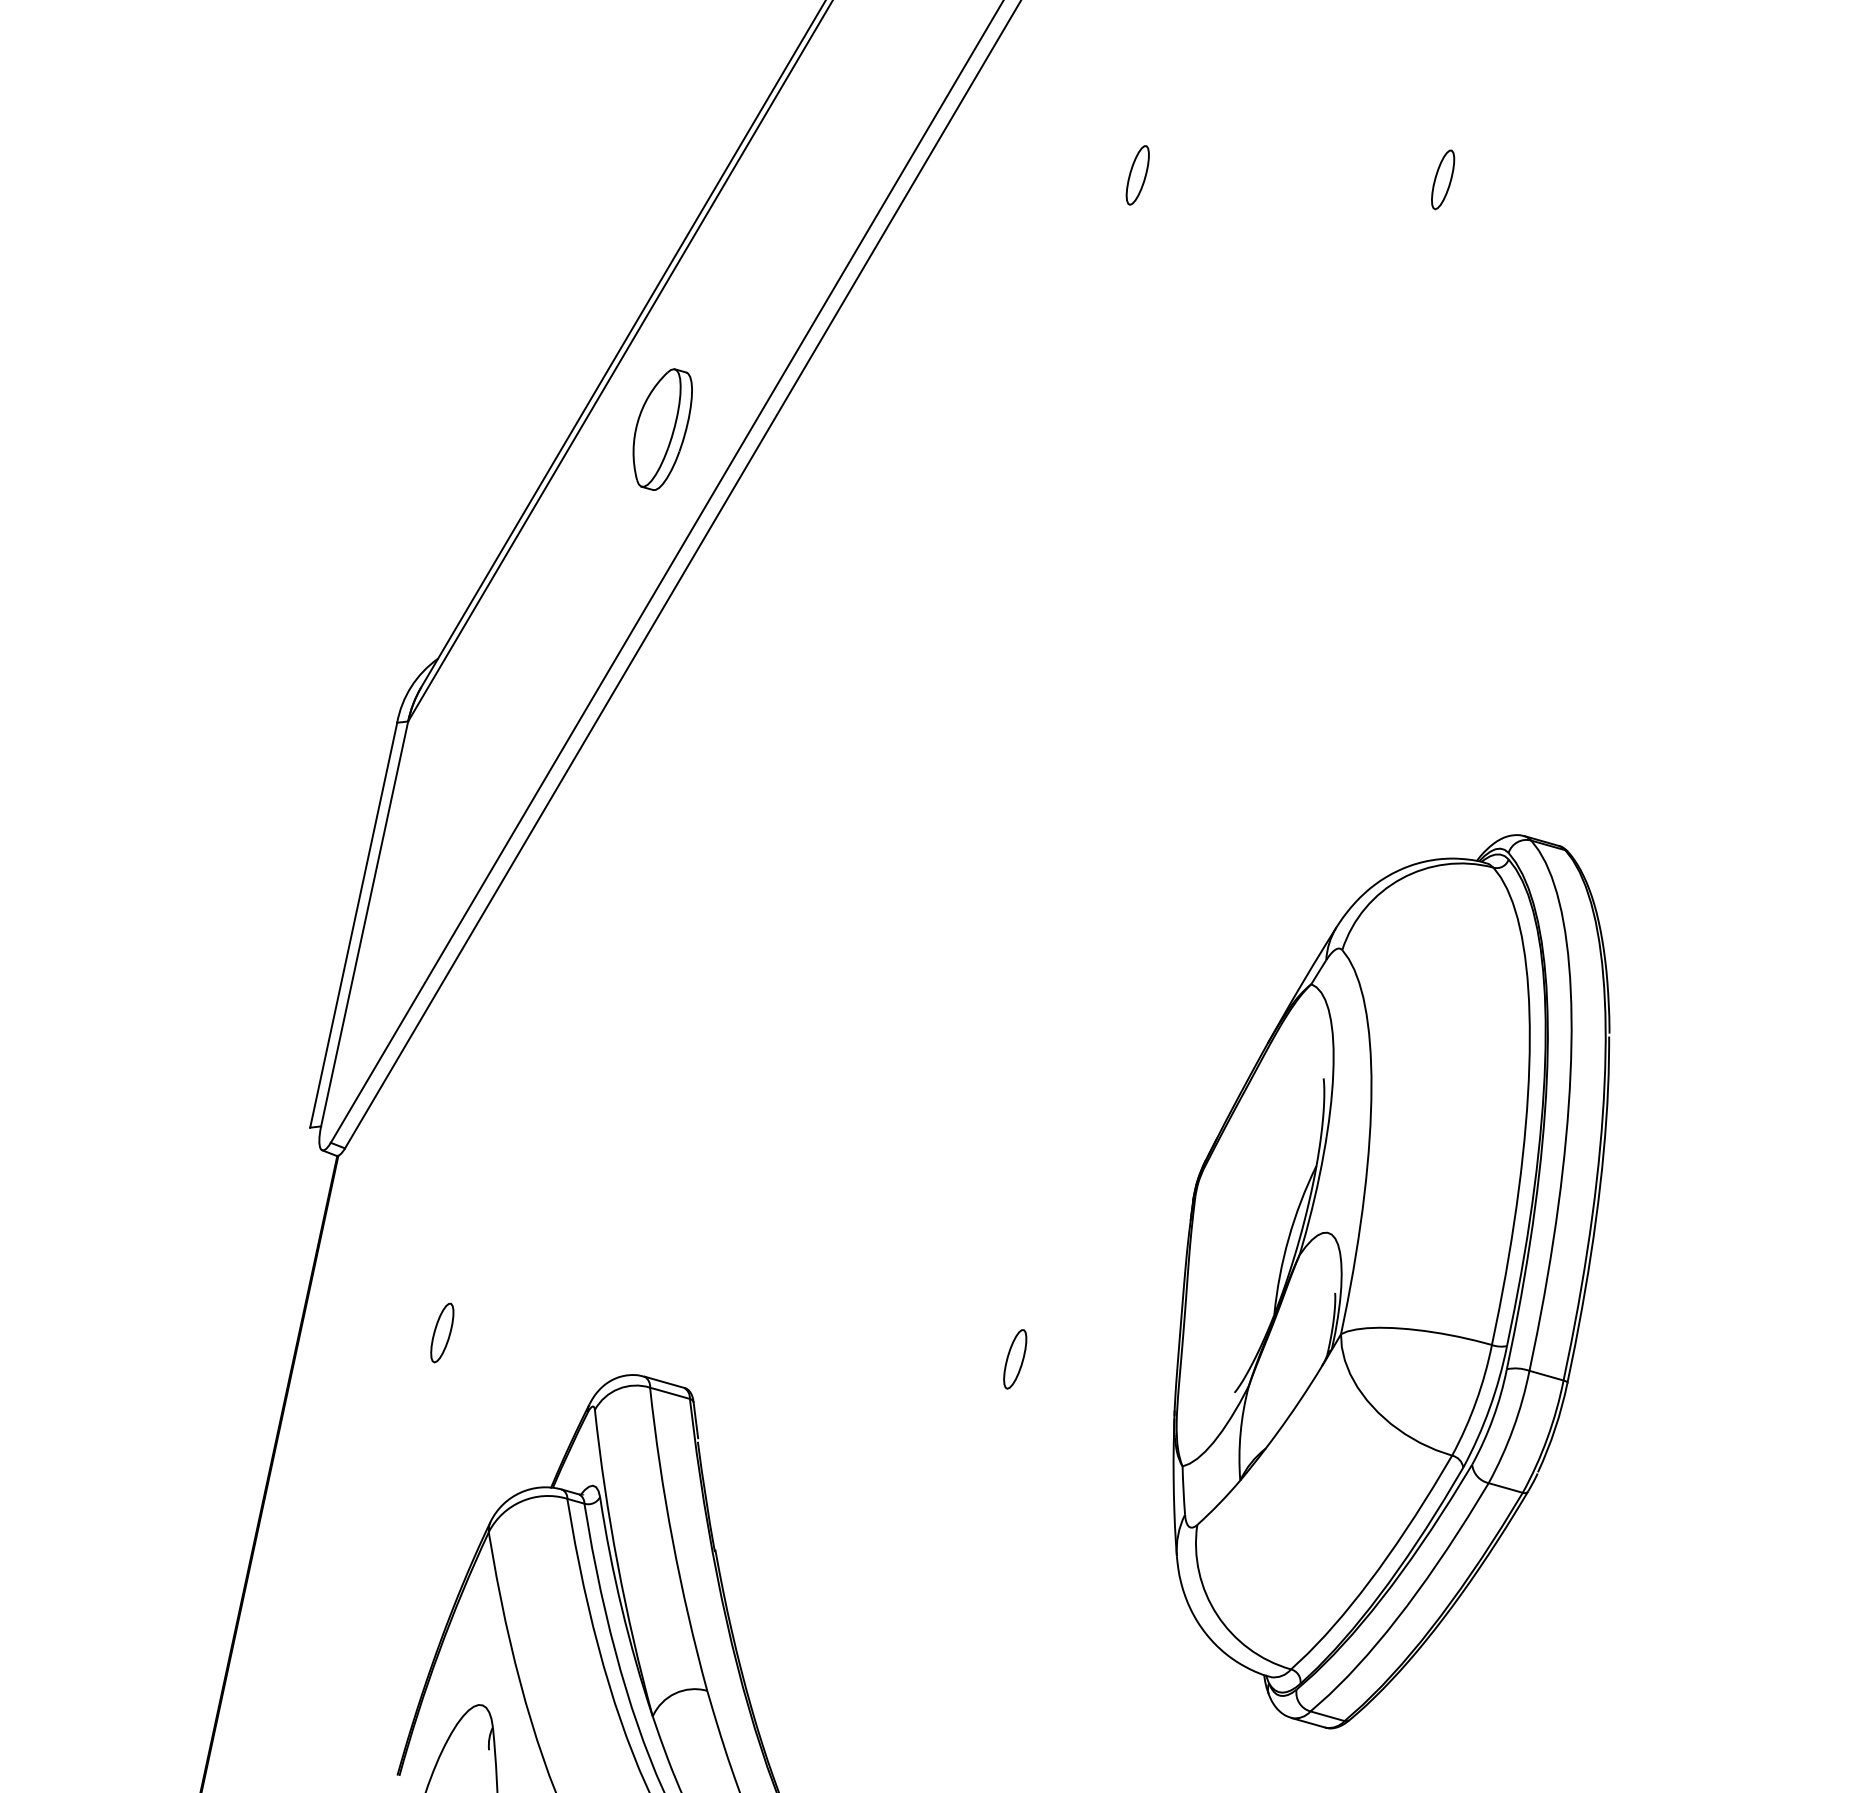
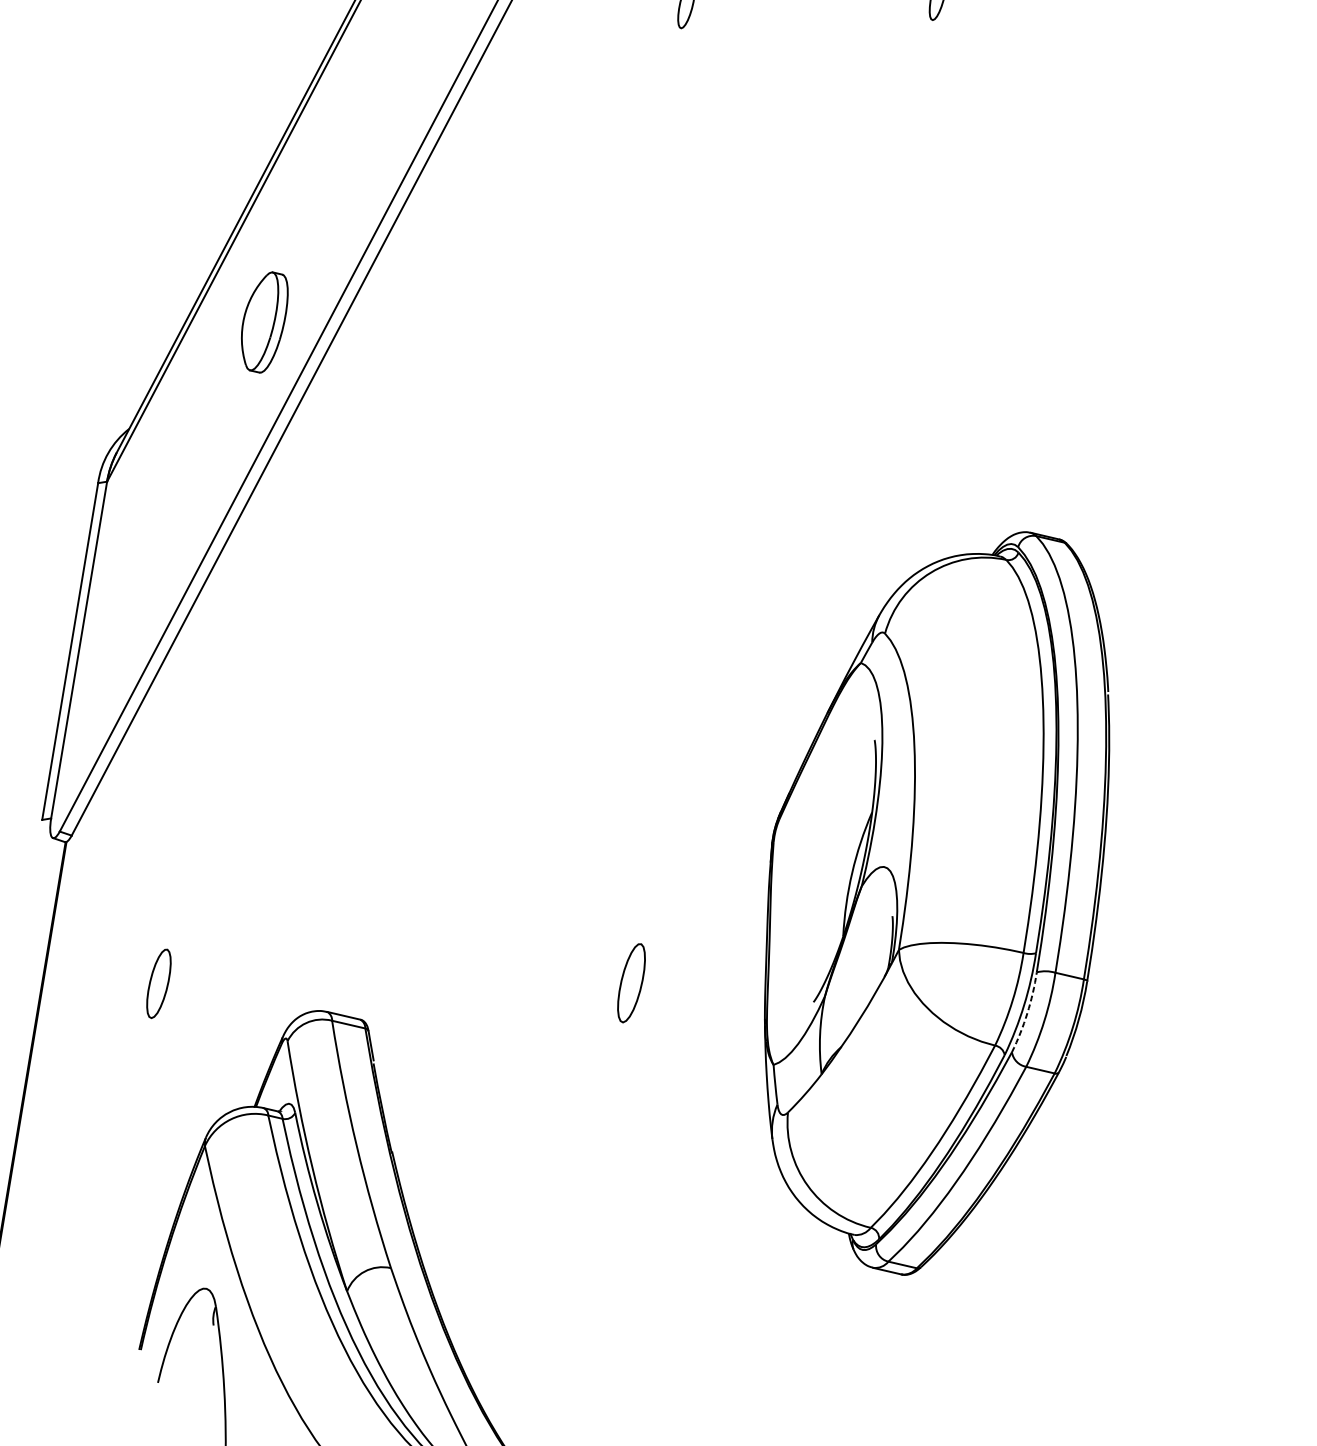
part: (662, 429) -> (264, 322), moved
part: (442, 1332) -> (159, 983), size x1.4
part: (1015, 1359) -> (631, 983), size x1.6
arc: (1493, 1418) -> (1027, 1013), solid -> dashed

